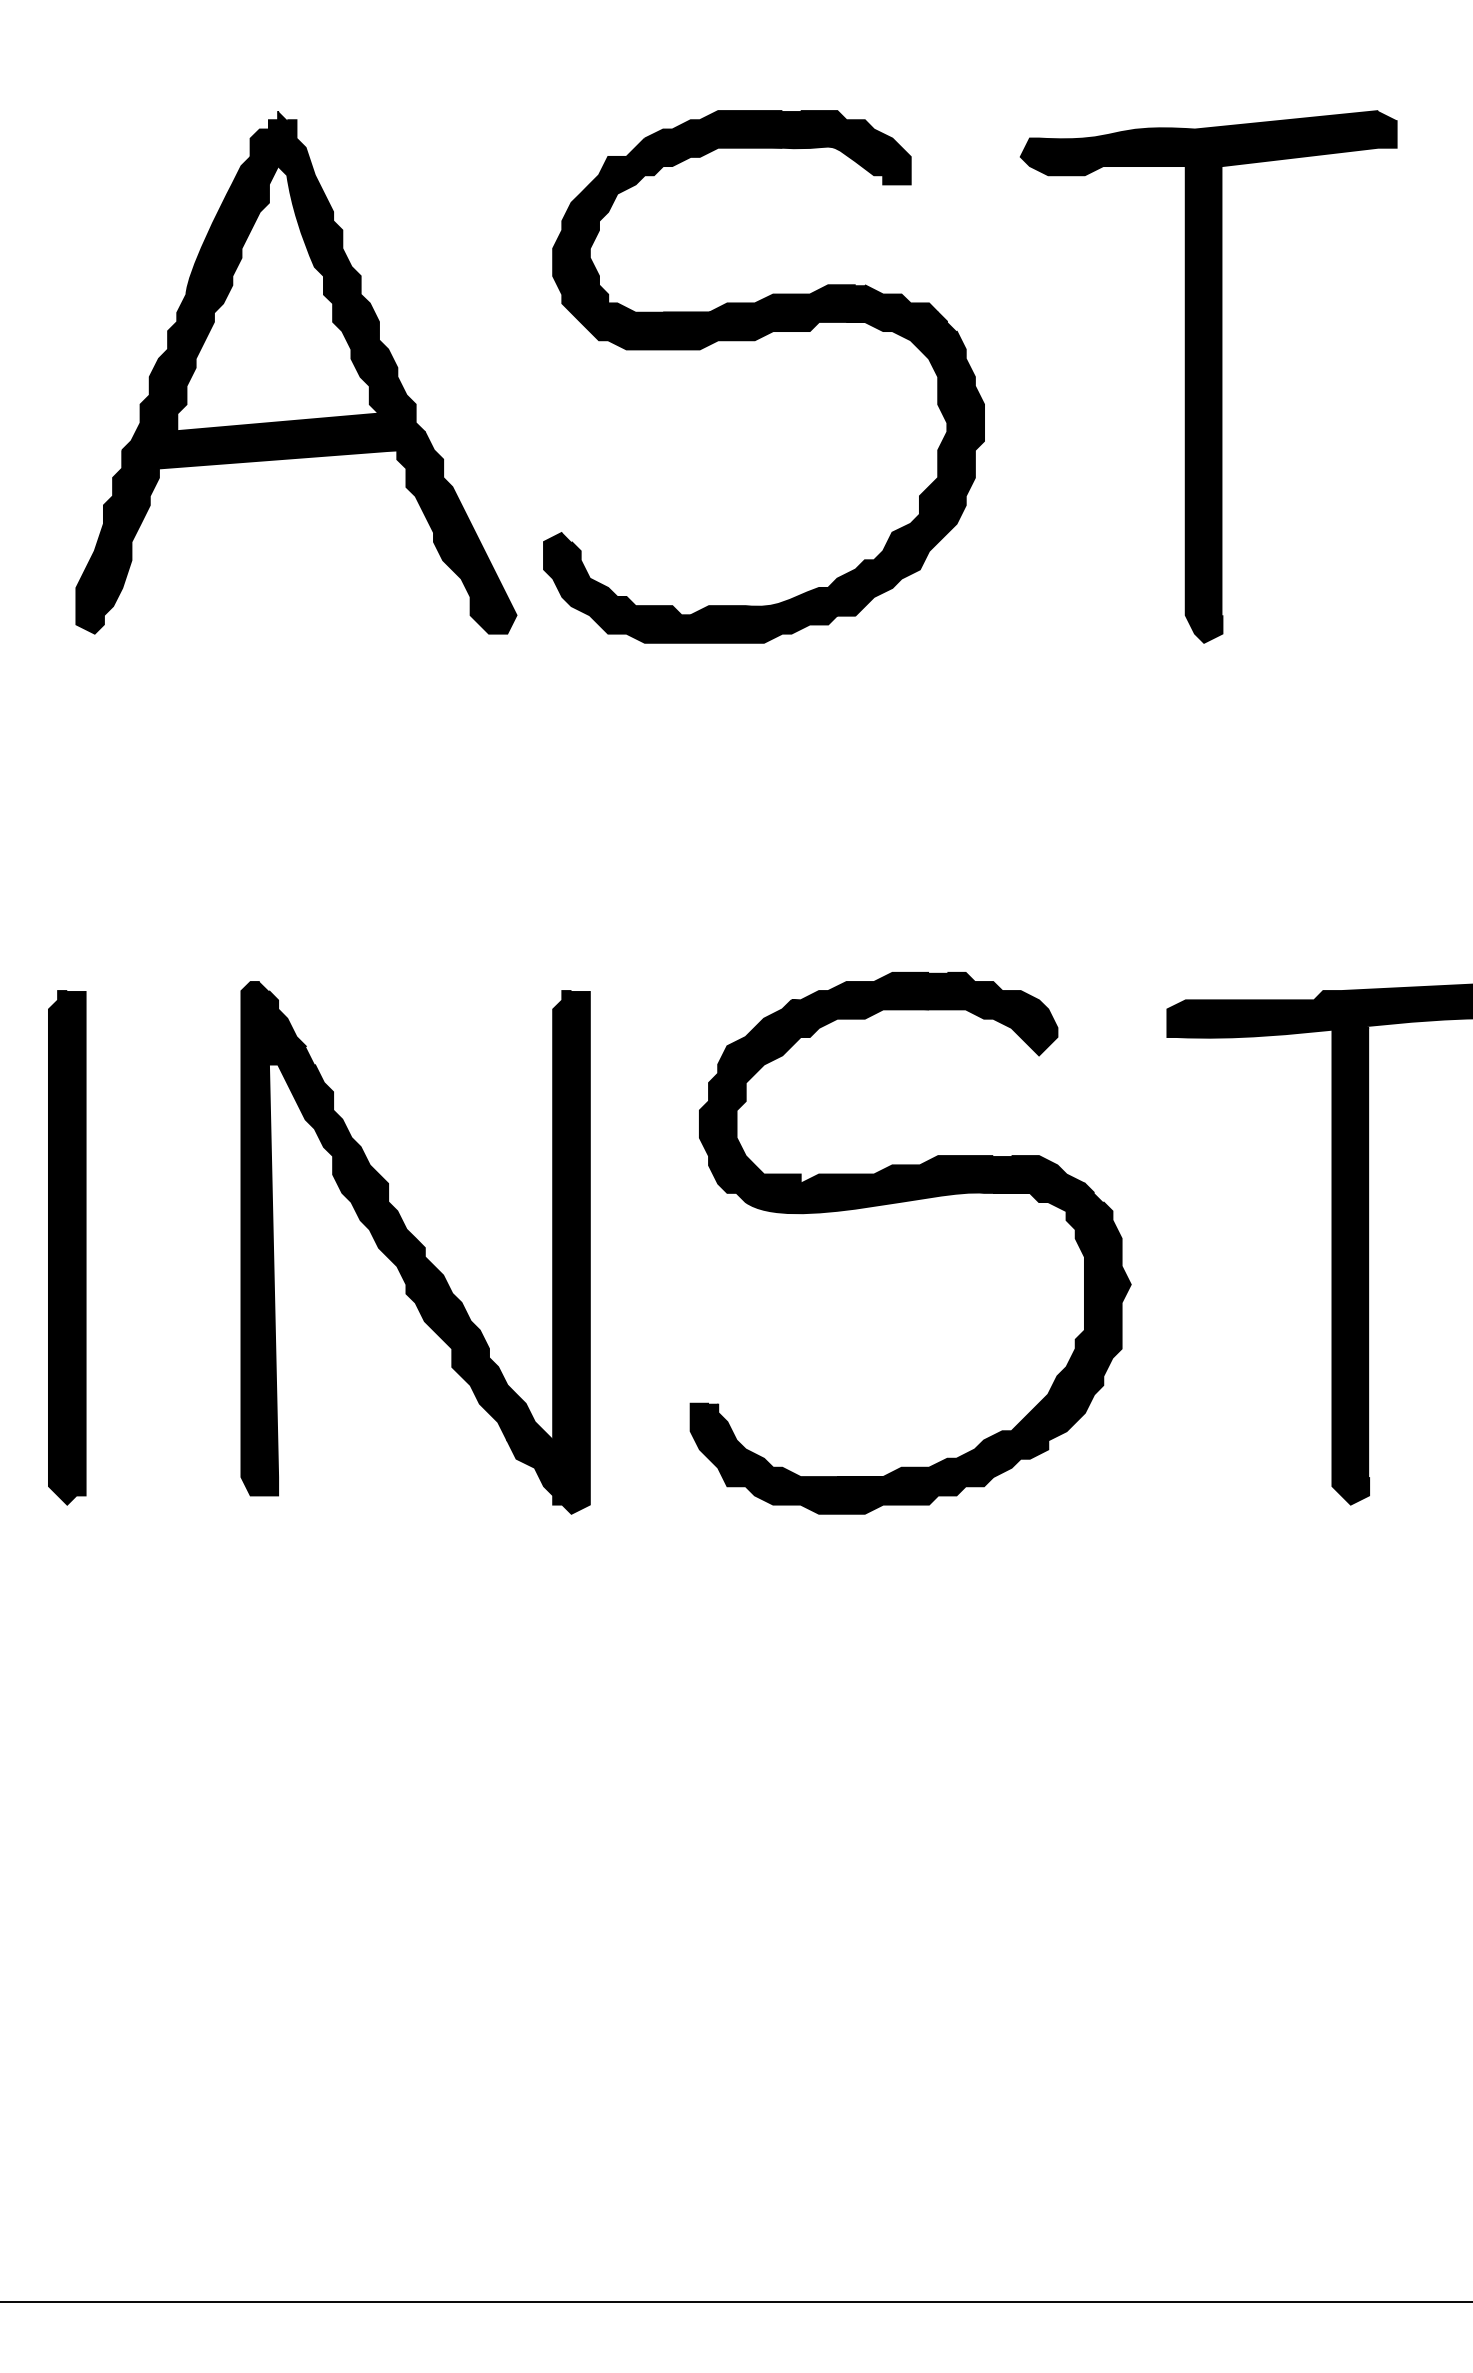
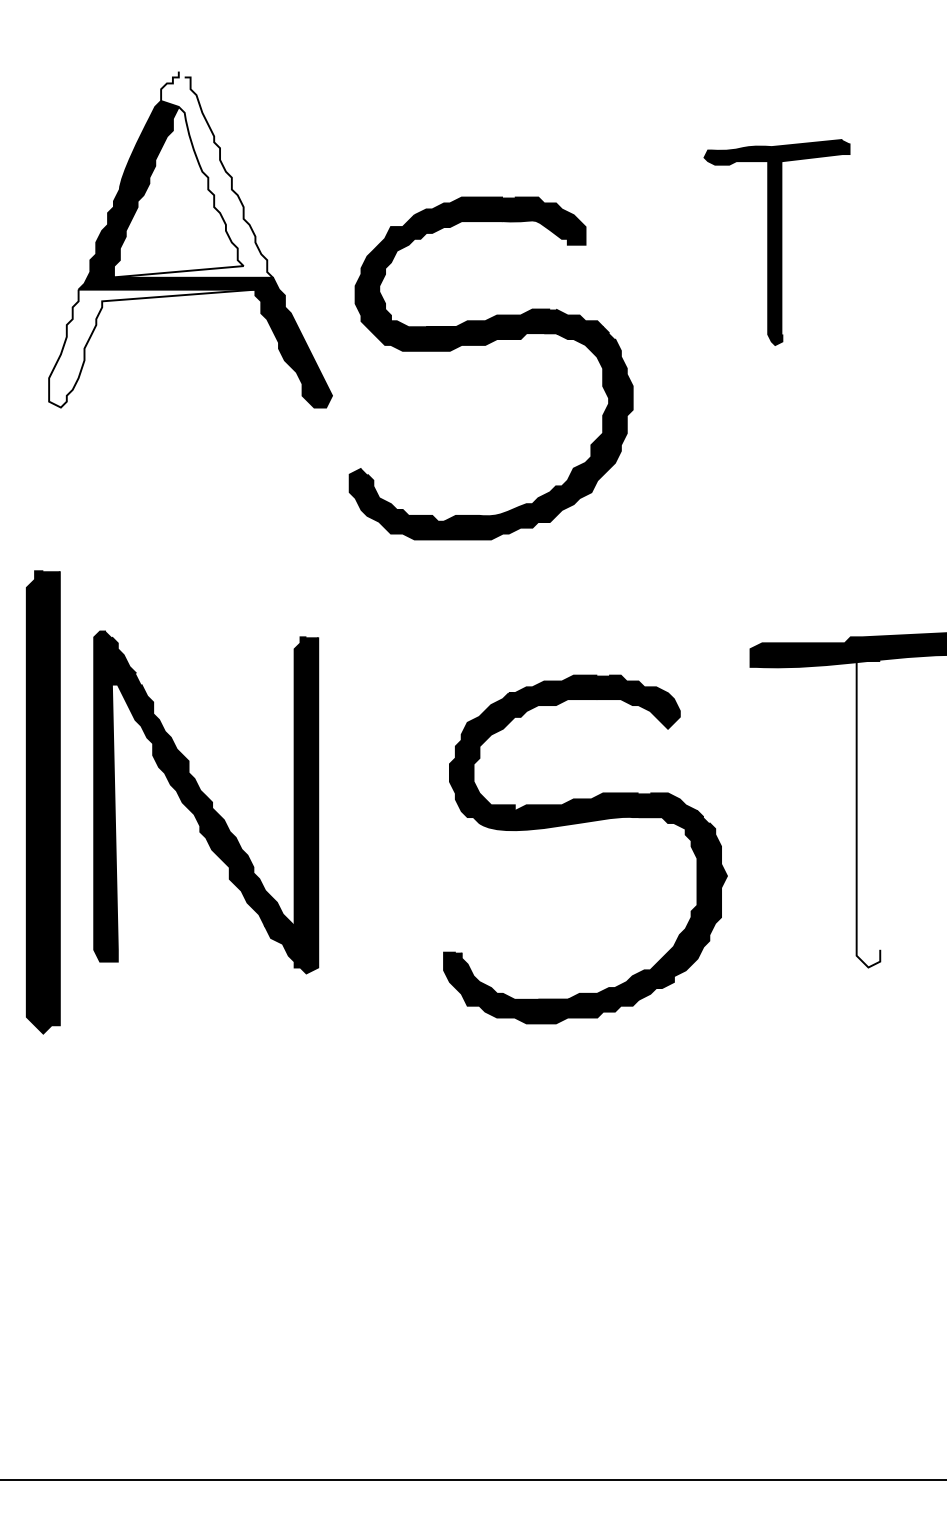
fill: (296, 271) -> (190, 174), removed
part: (756, 341) -> (486, 345), moved
part: (1207, 376) -> (776, 242), size x0.6
fill: (237, 541) -> (152, 348), removed
part: (907, 1202) -> (583, 823), moved
part: (66, 1247) -> (42, 802), size x1.4
part: (416, 1247) -> (206, 802), moved
fill: (1350, 1266) -> (868, 814), removed

